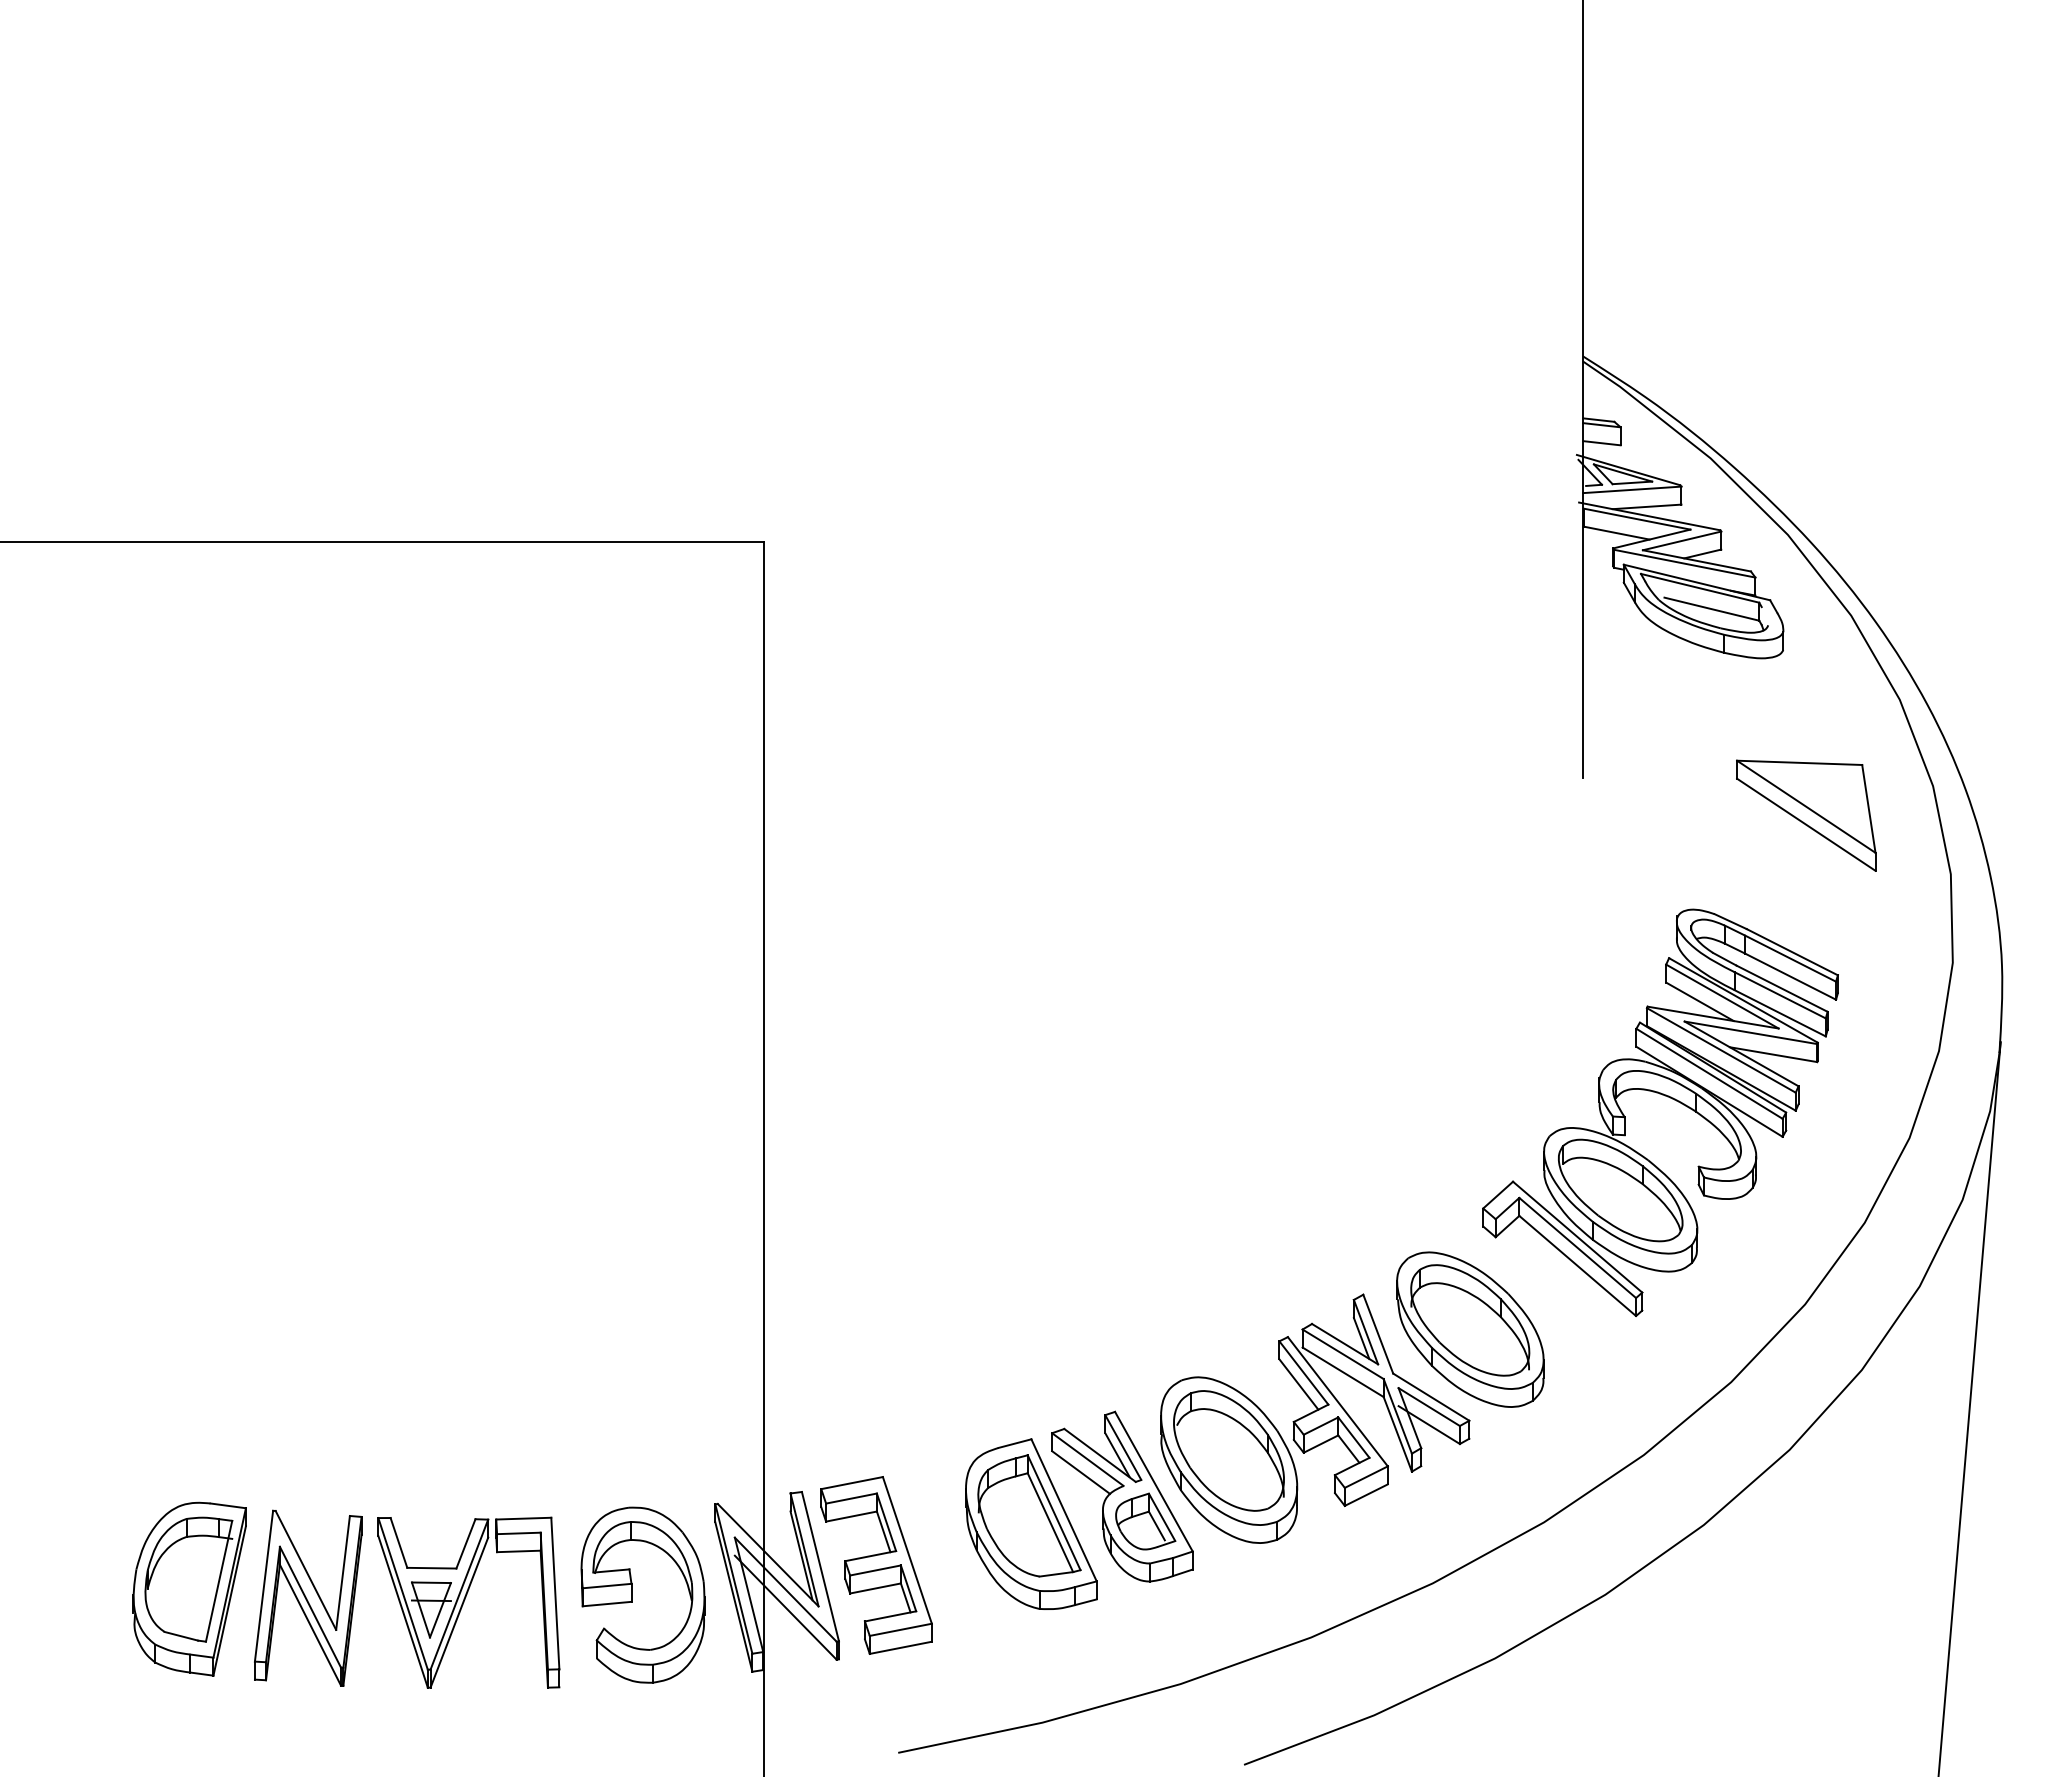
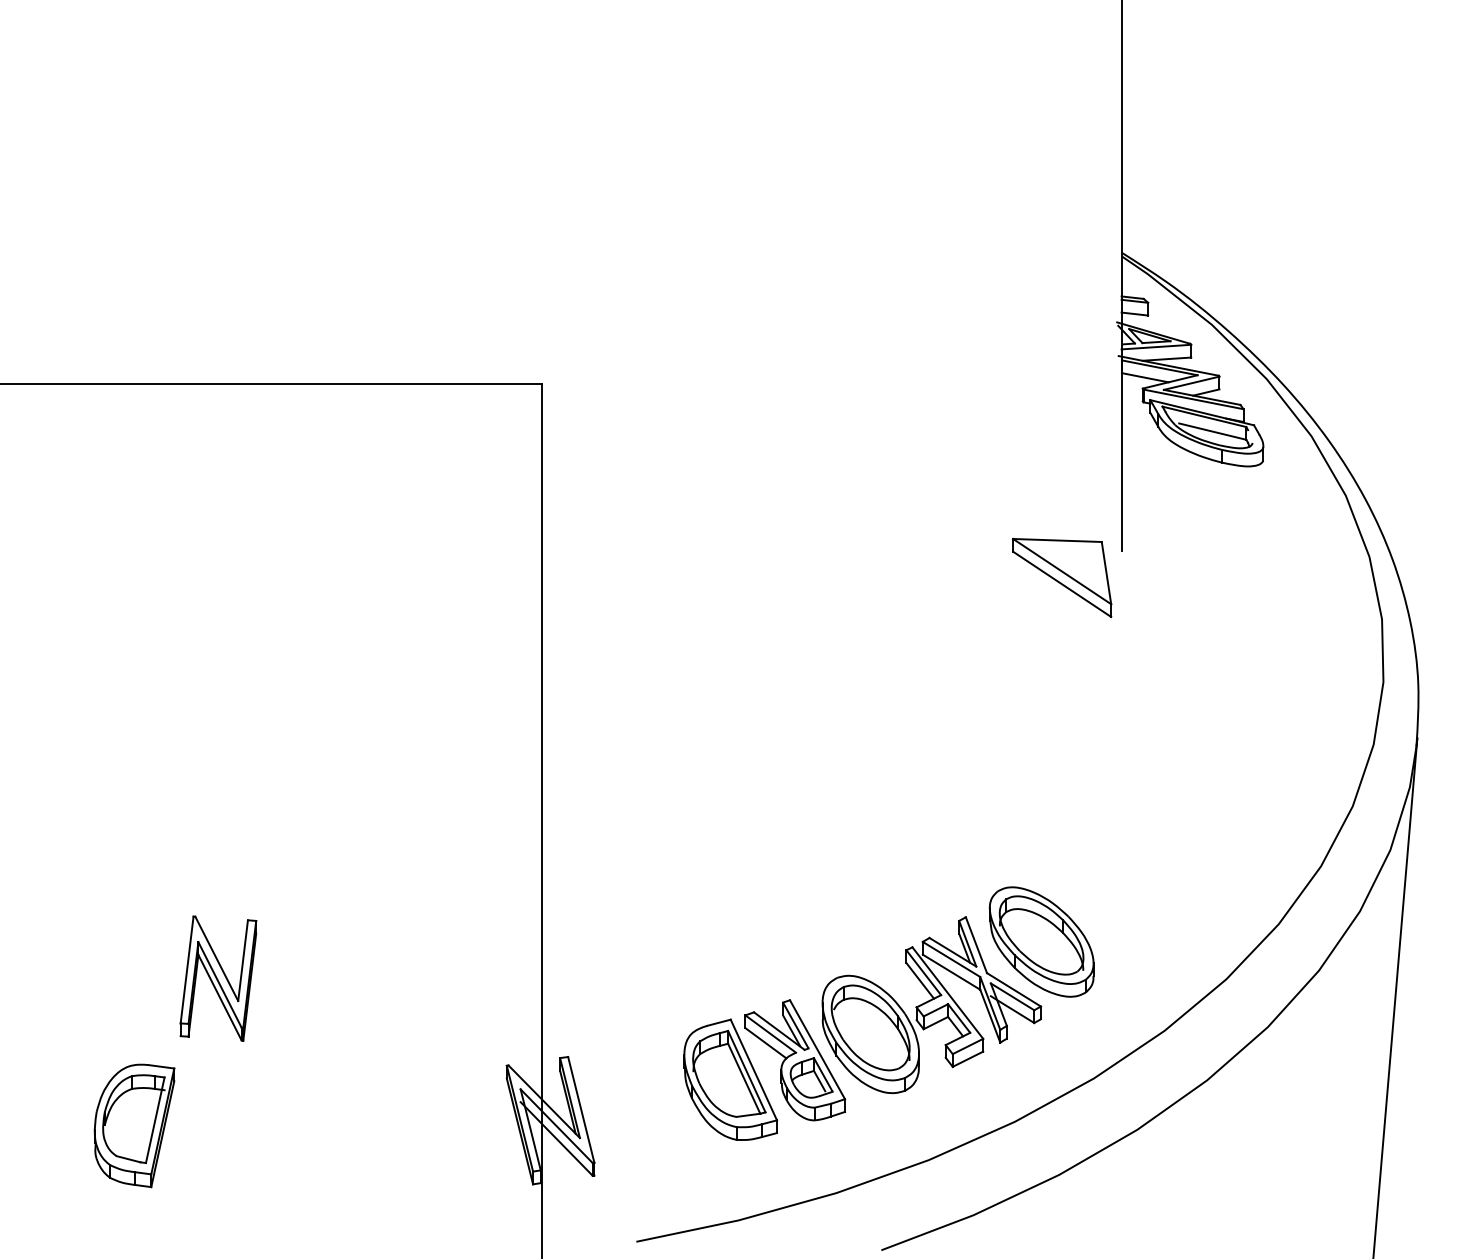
part: (1806, 815) -> (1062, 577), moved
part: (1667, 1097) -> (1181, 777), removed
part: (876, 1565) -> (620, 1109), removed
part: (632, 1594) -> (448, 1129), removed
part: (308, 1597) -> (218, 978), moved
part: (468, 1602) -> (331, 1135), removed

